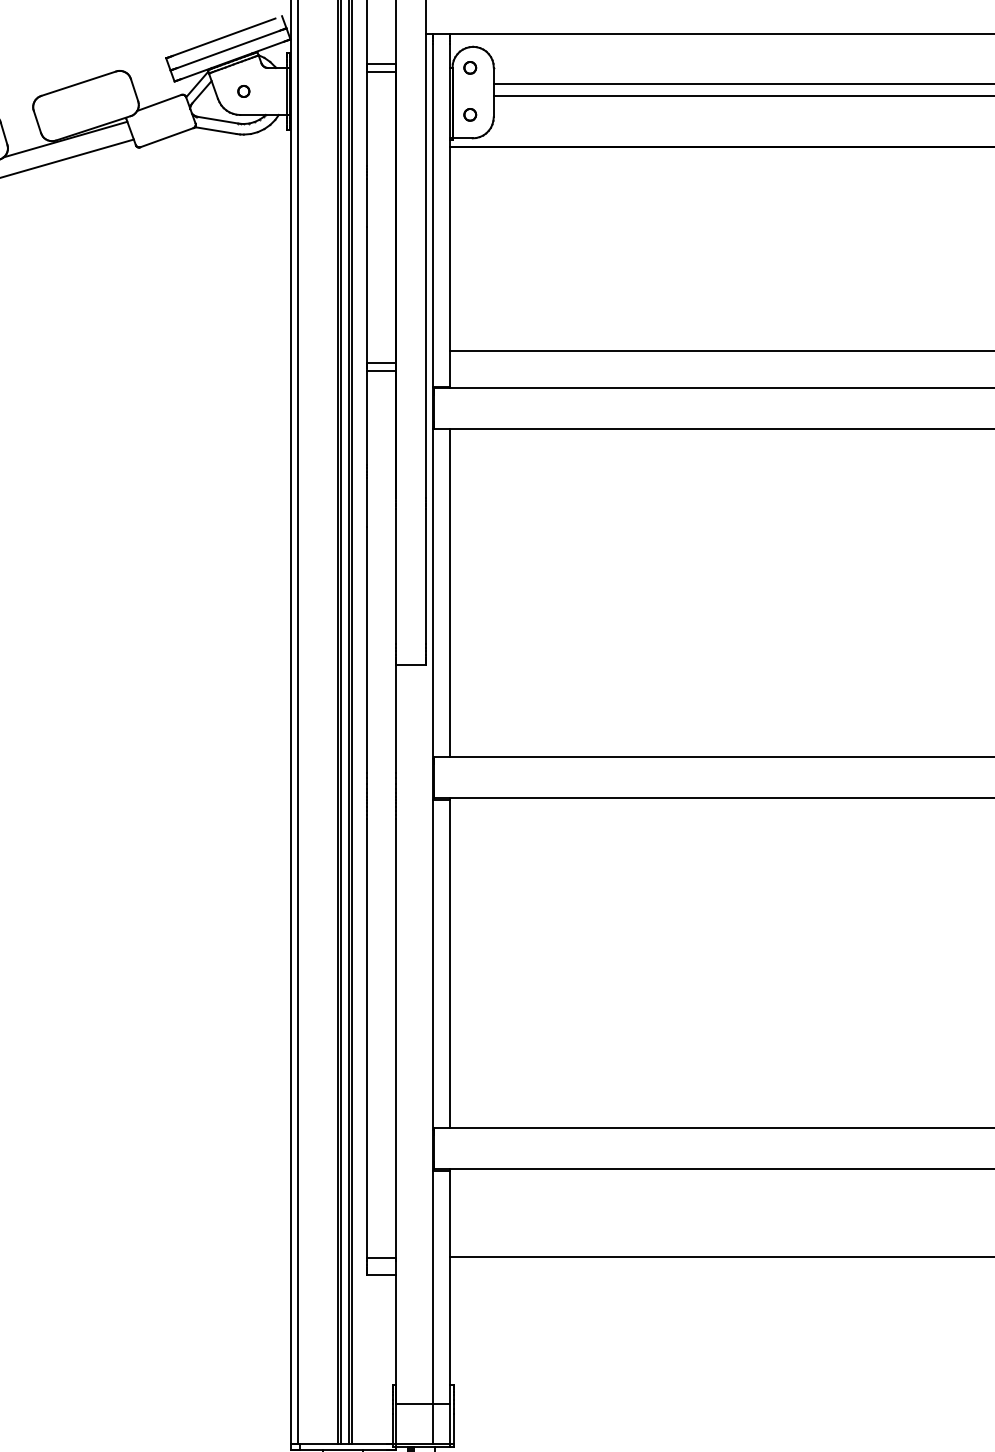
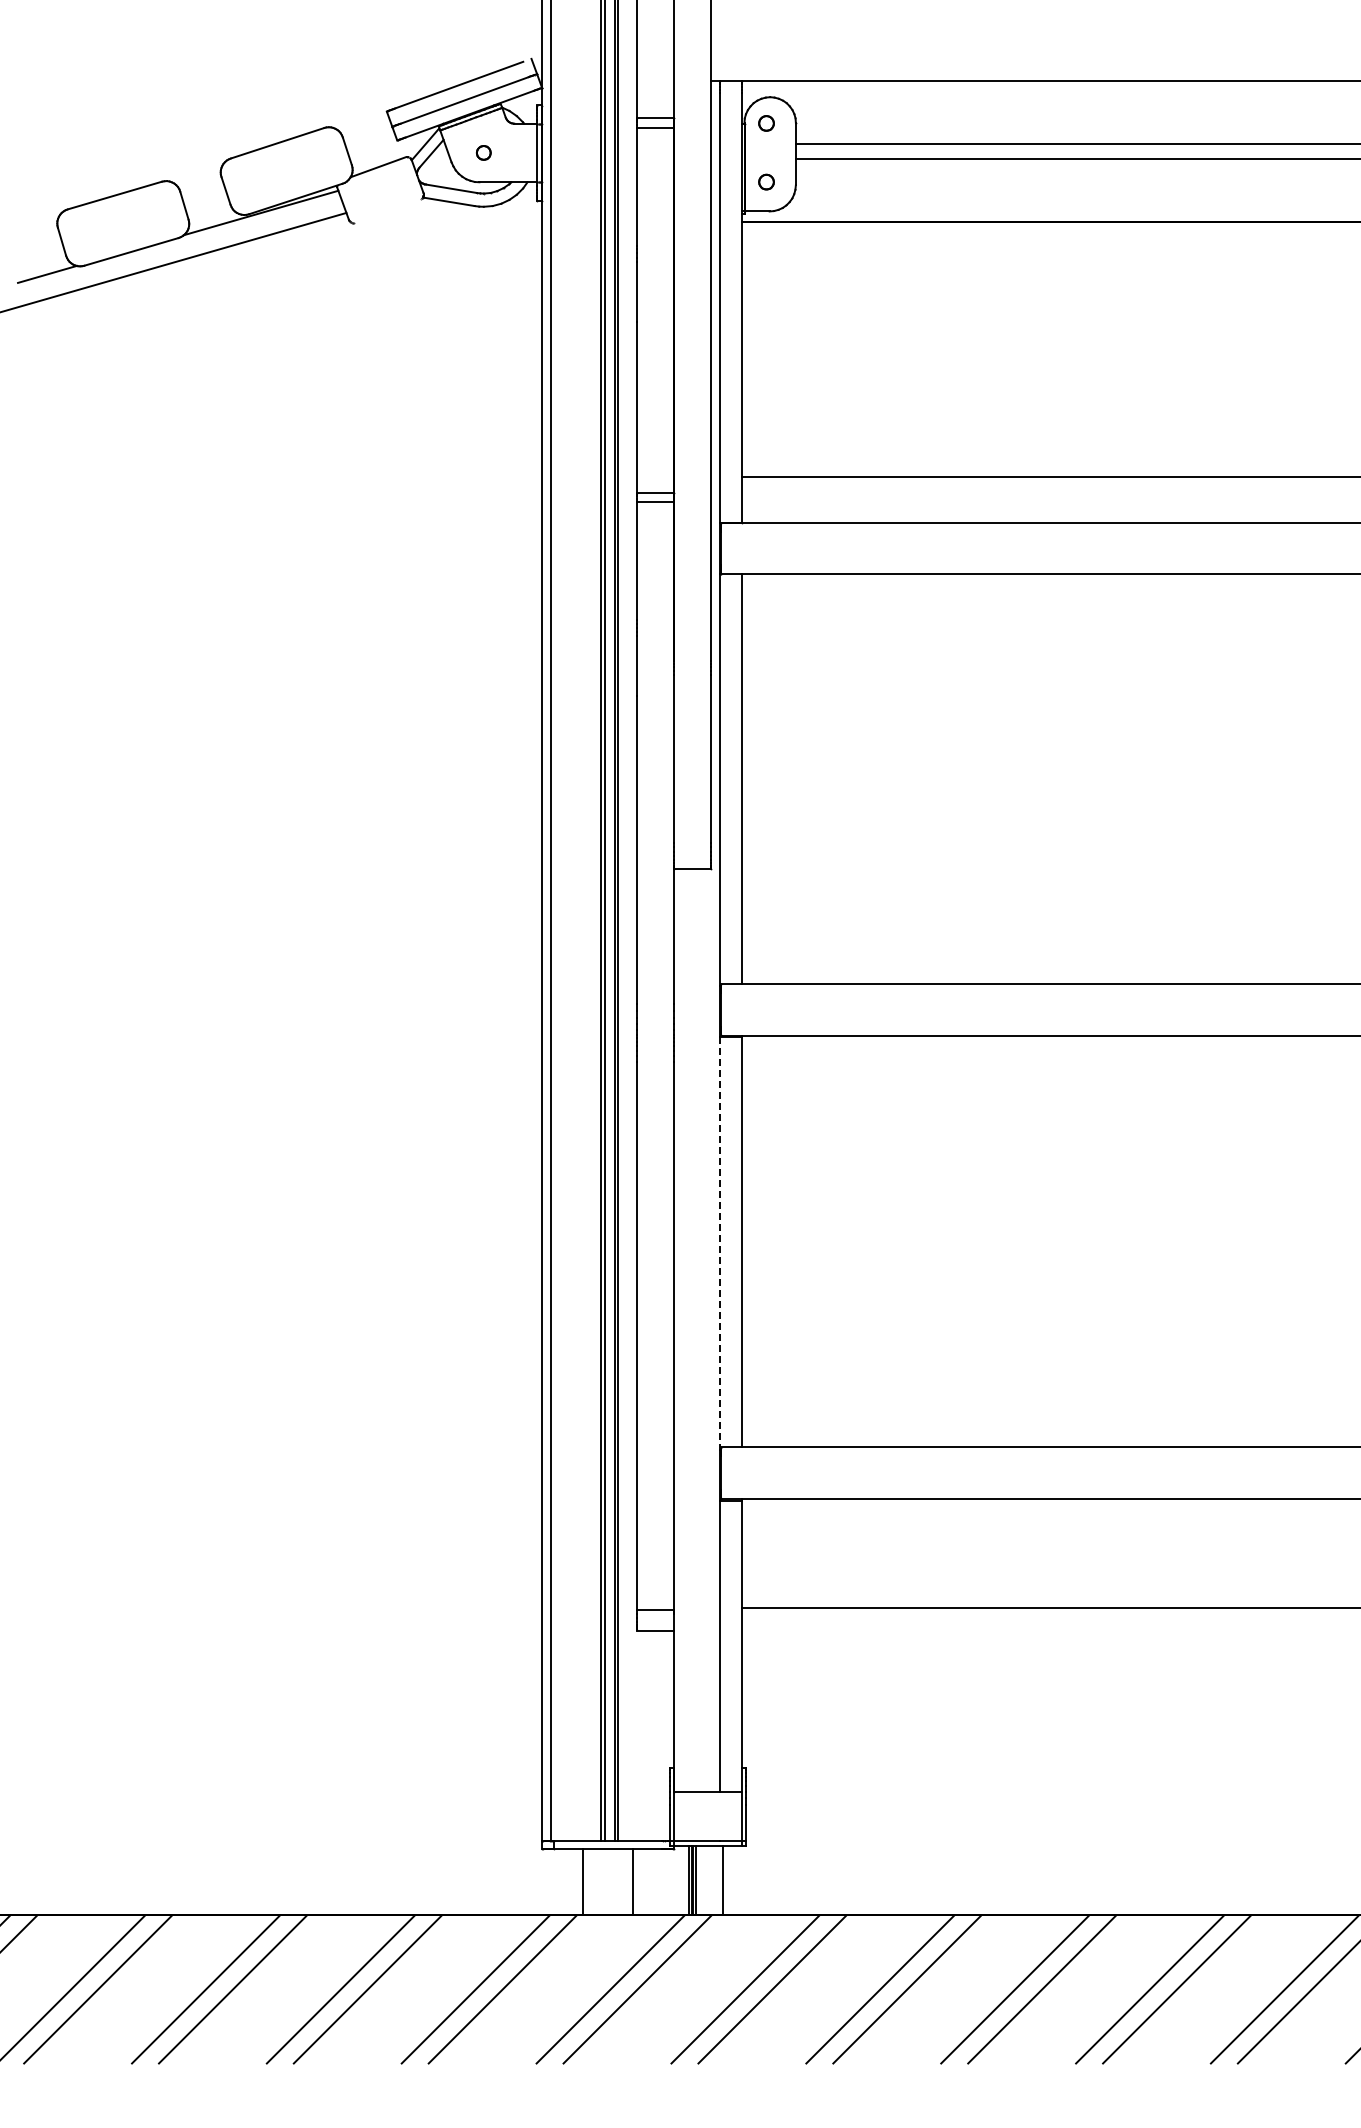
line: (166, 137) -> (387, 210), removed
line: (432, 965) -> (719, 1244), solid -> dashed
line: (432, 1423) -> (719, 1816), removed

